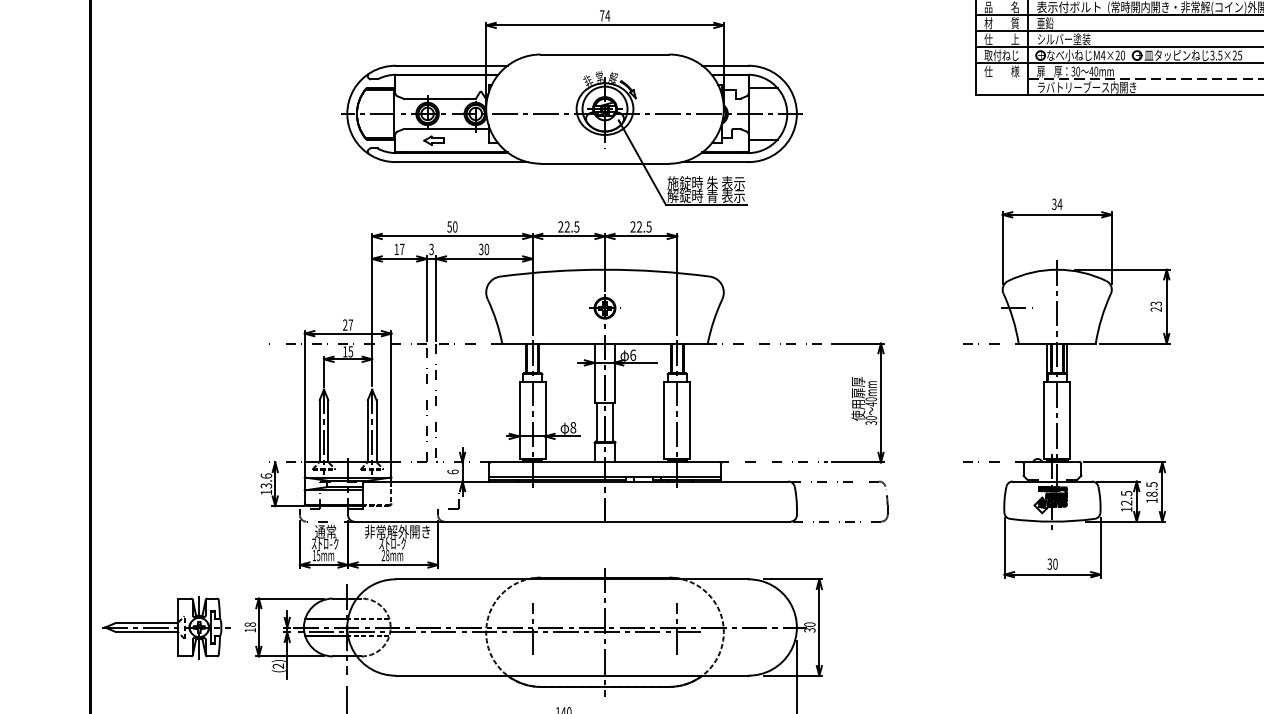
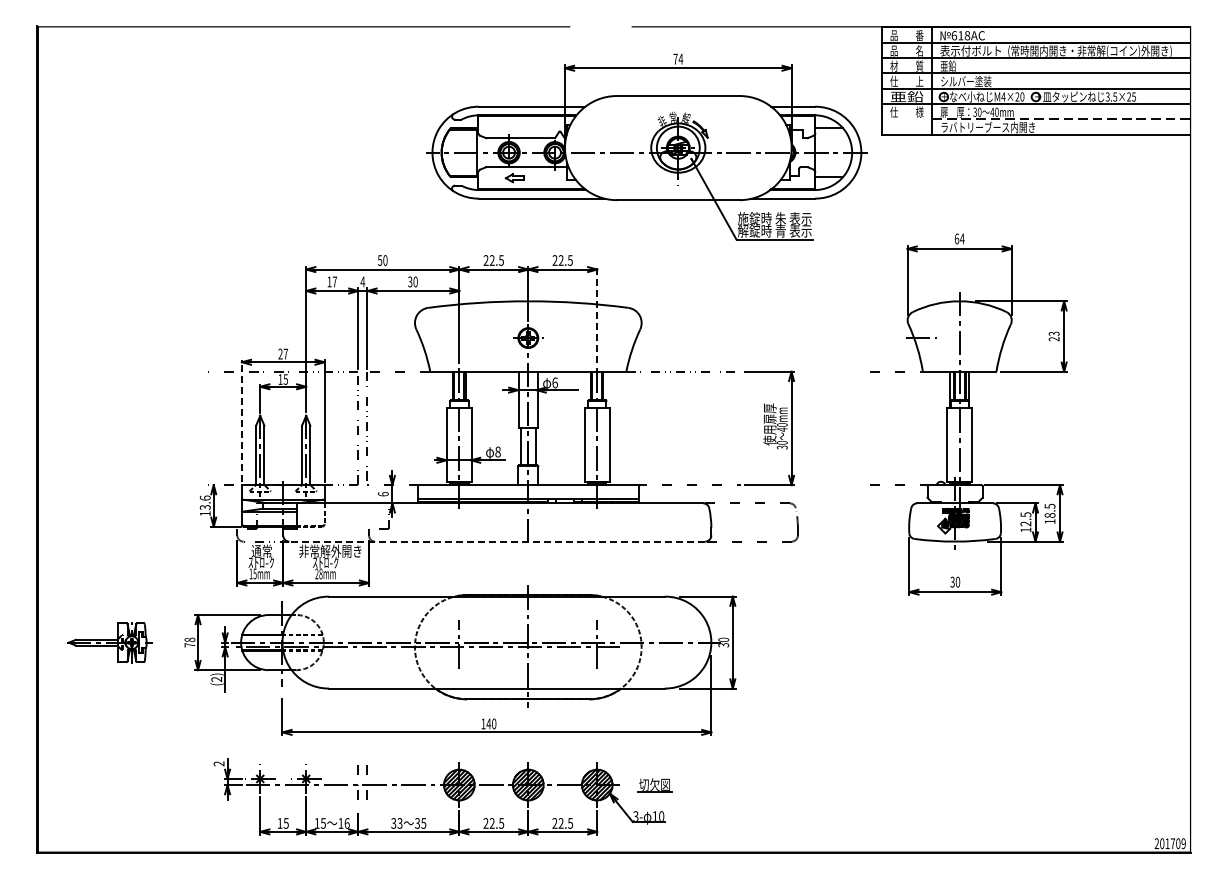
text: (1001, 55) -> (906, 96), 取付ねじ -> 亜鉛
part: (571, 107) -> (646, 146), moved
text: (1053, 203) -> (956, 238), 34 -> 64
text: (431, 248) -> (362, 281), 3 -> 4
line: (677, 283) -> (597, 314), solid -> dashed
line: (304, 394) -> (241, 420), solid -> dashed
line: (572, 521) -> (497, 541), solid -> dashed
part: (165, 627) -> (109, 642), size x0.7
text: (249, 630) -> (189, 645), 18 -> 78

